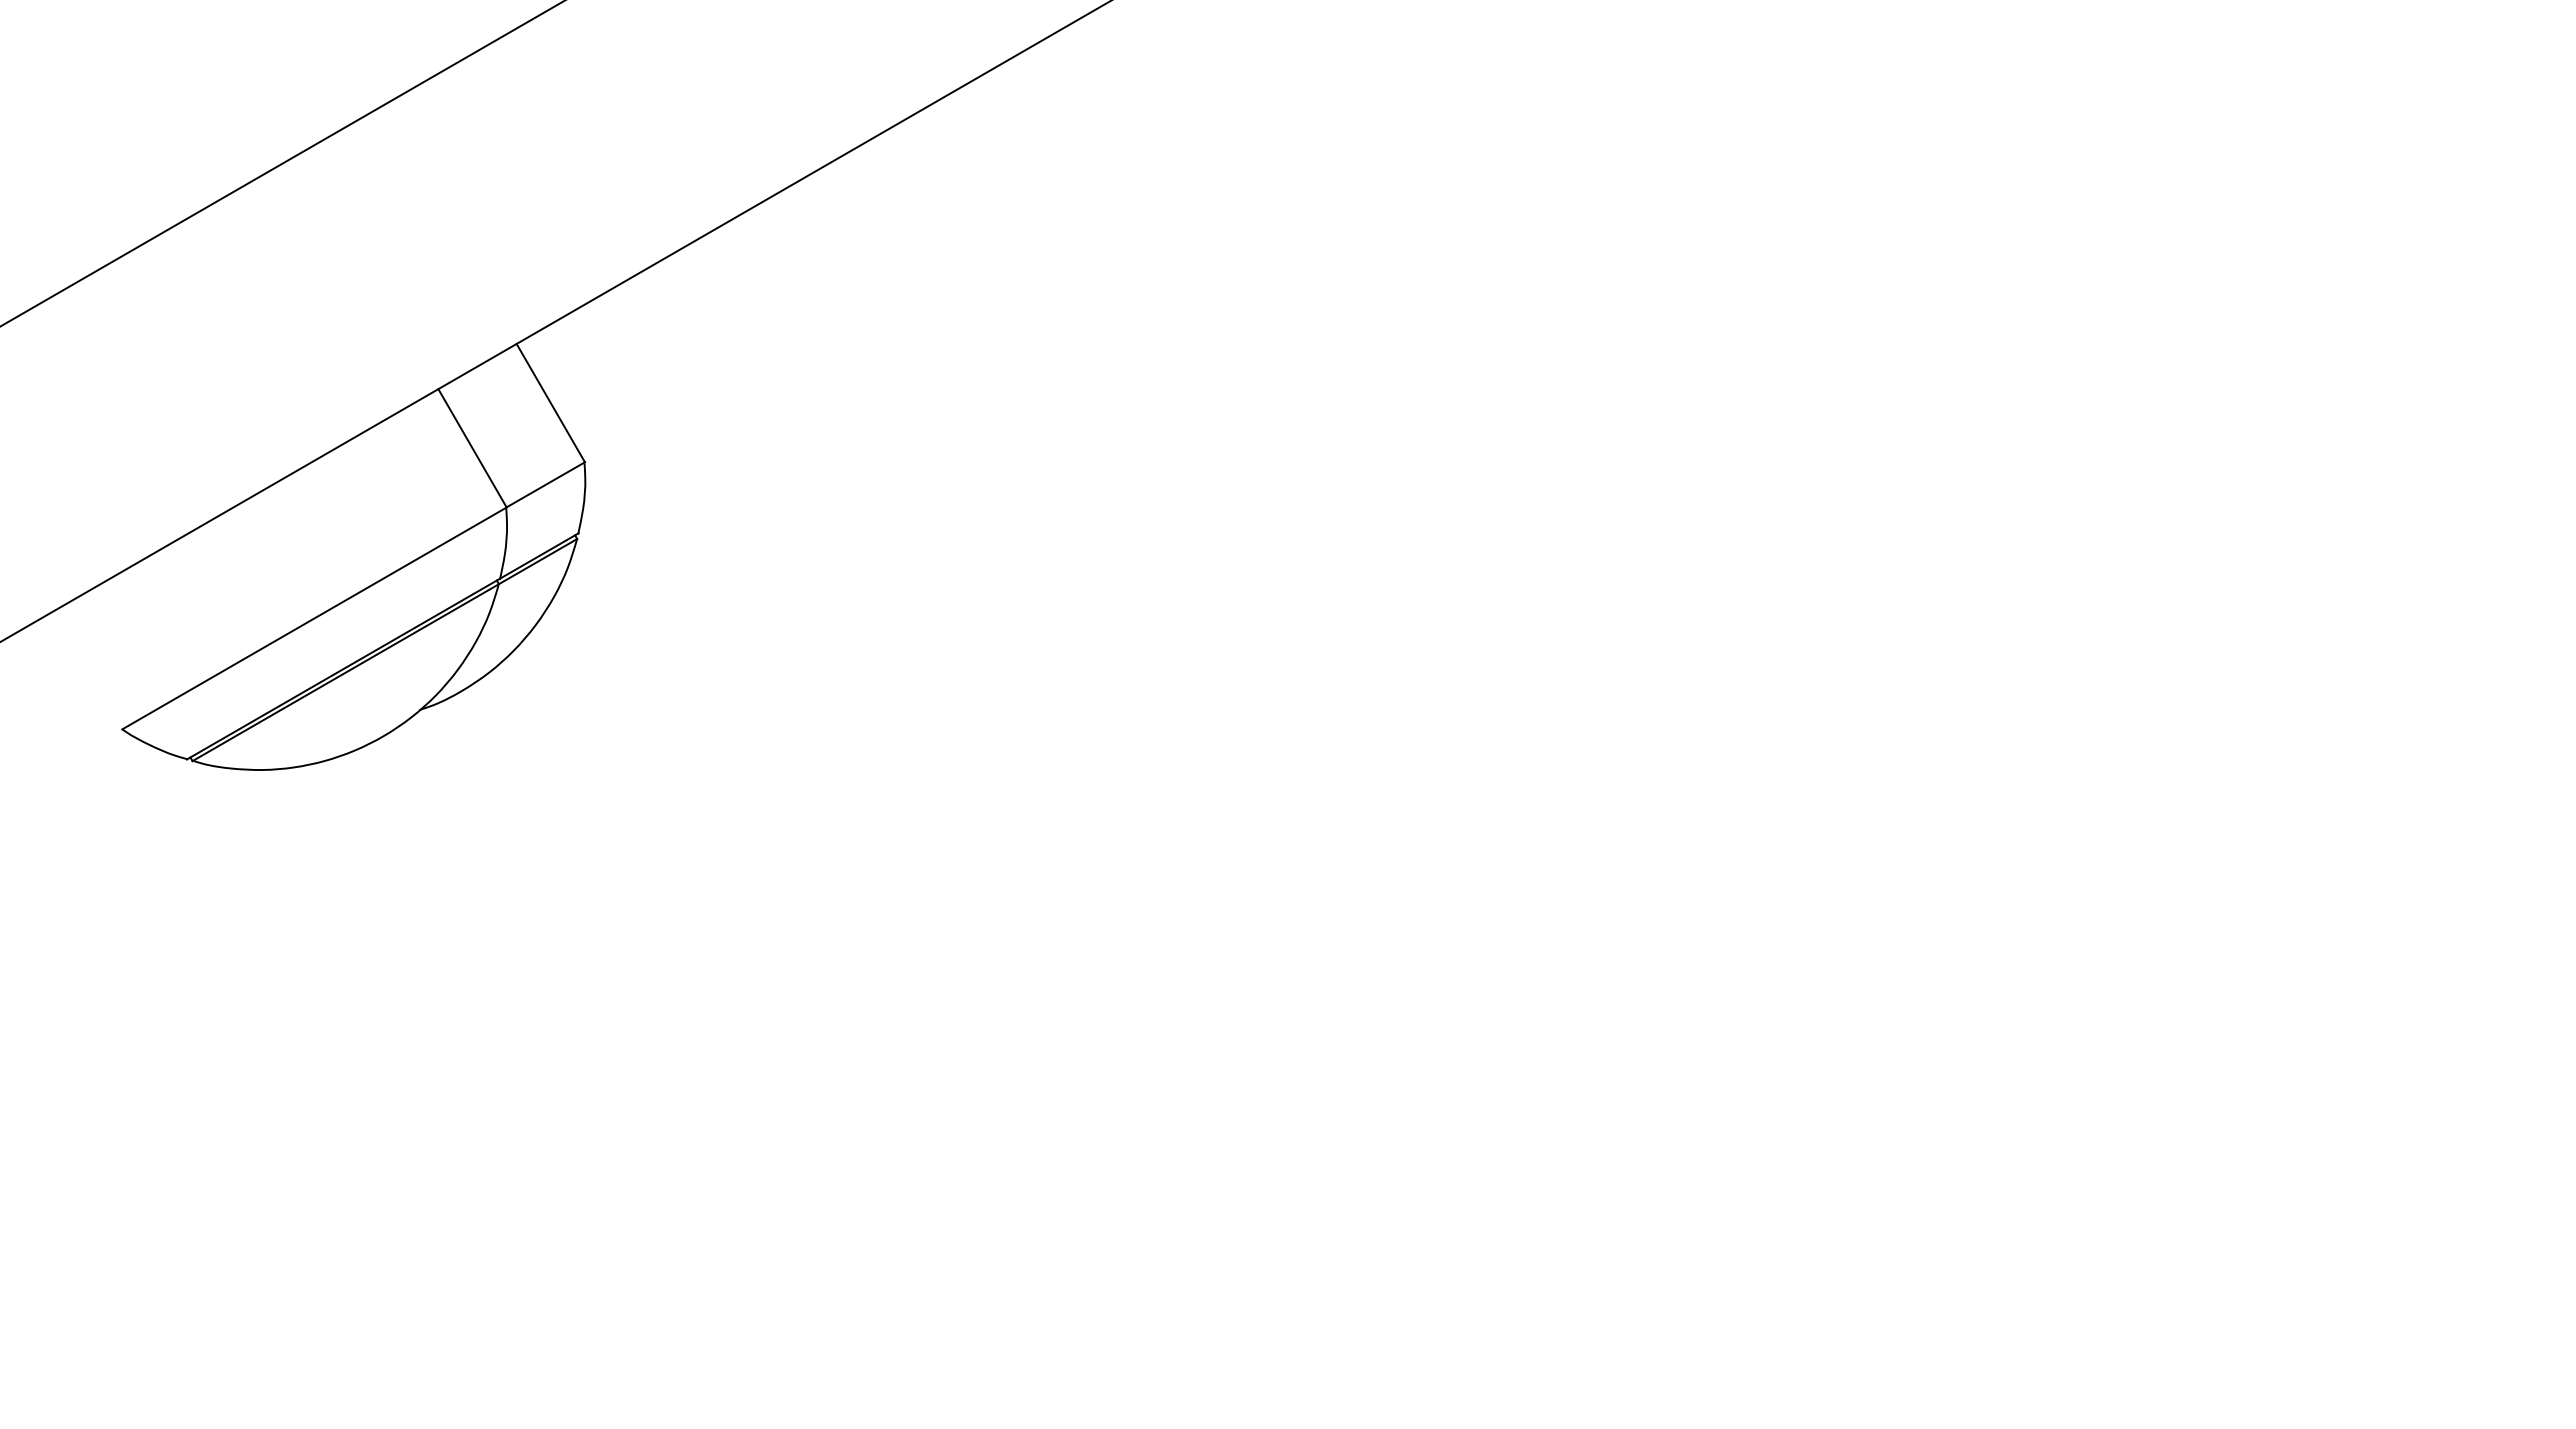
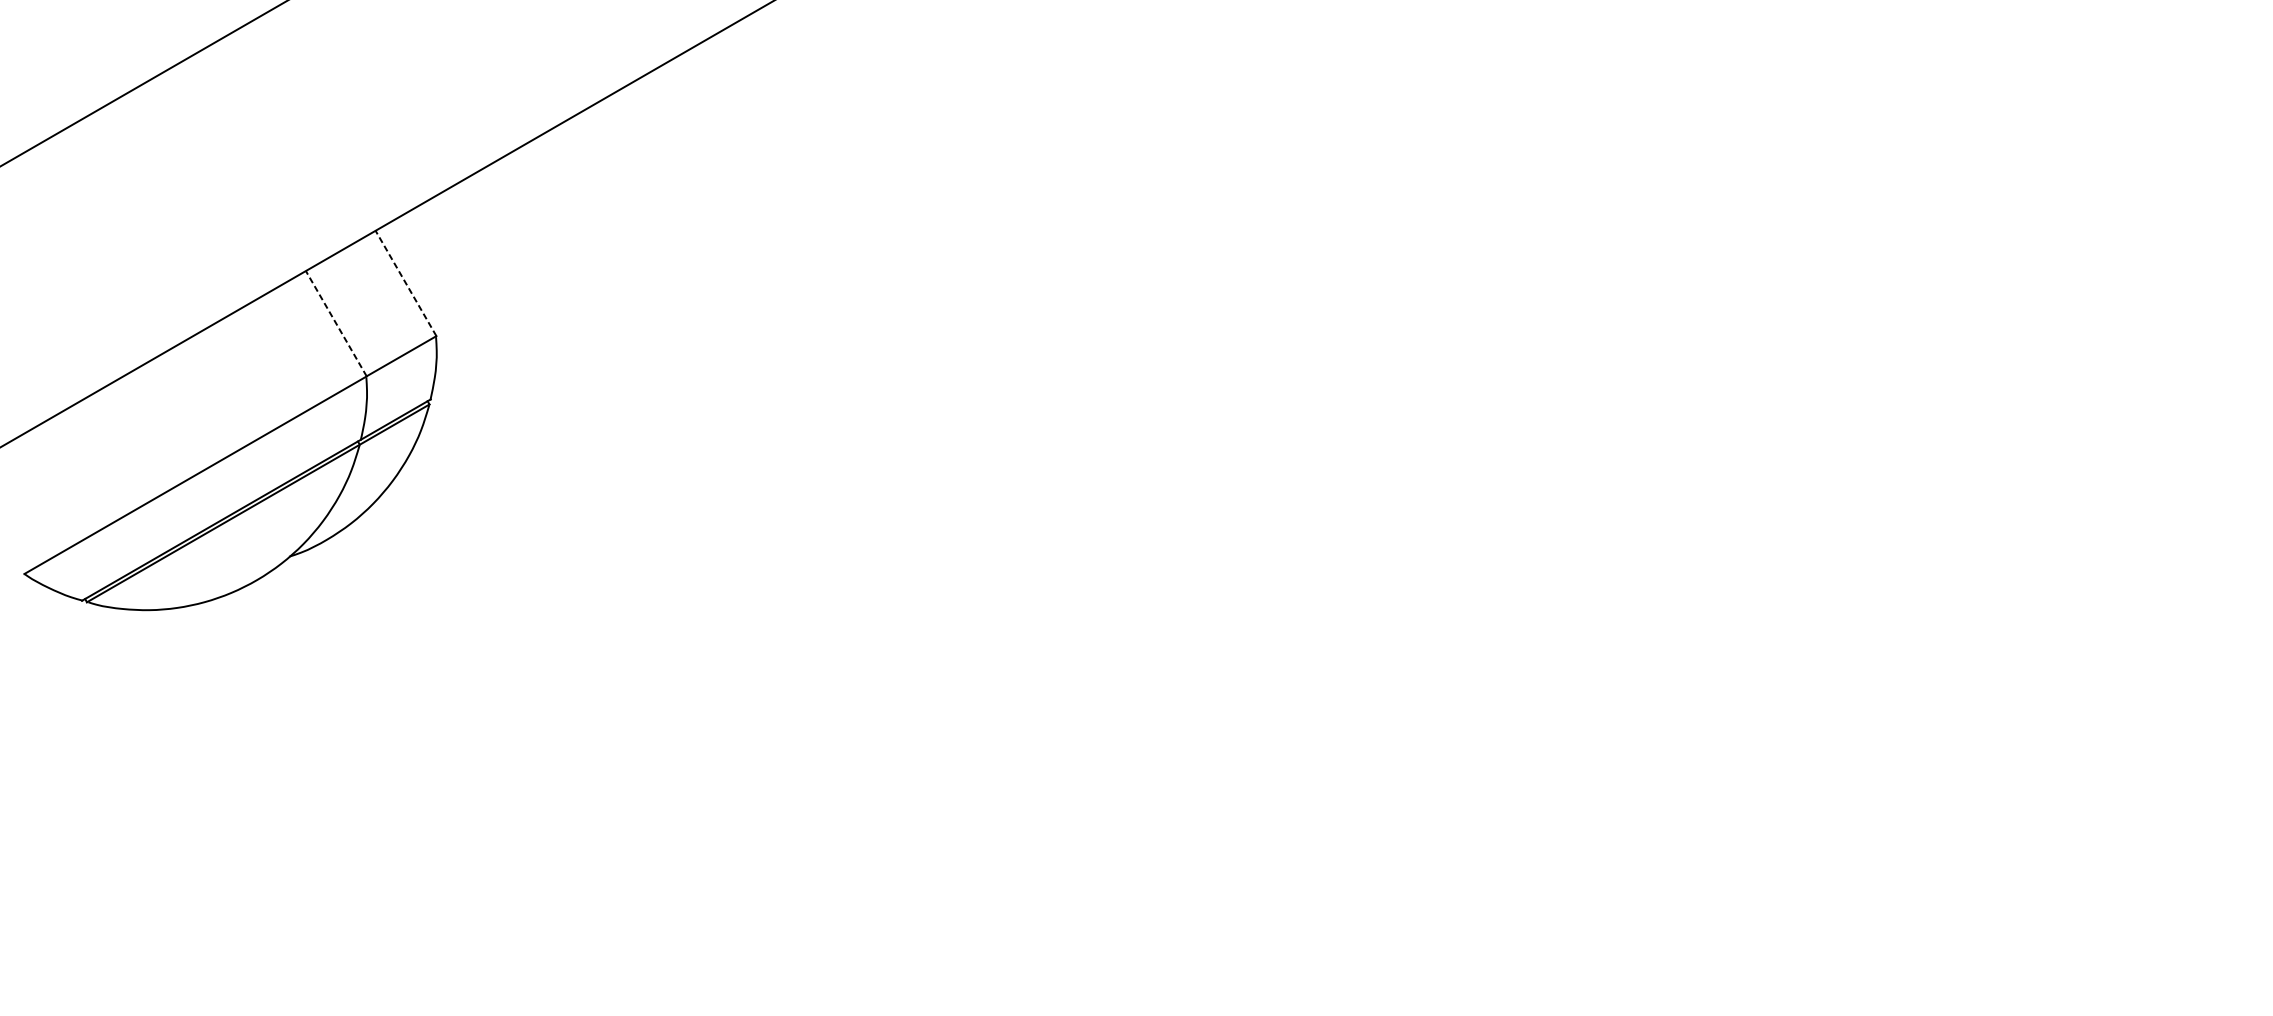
line: (550, 402) -> (405, 282), solid -> dashed
line: (472, 447) -> (336, 322), solid -> dashed

